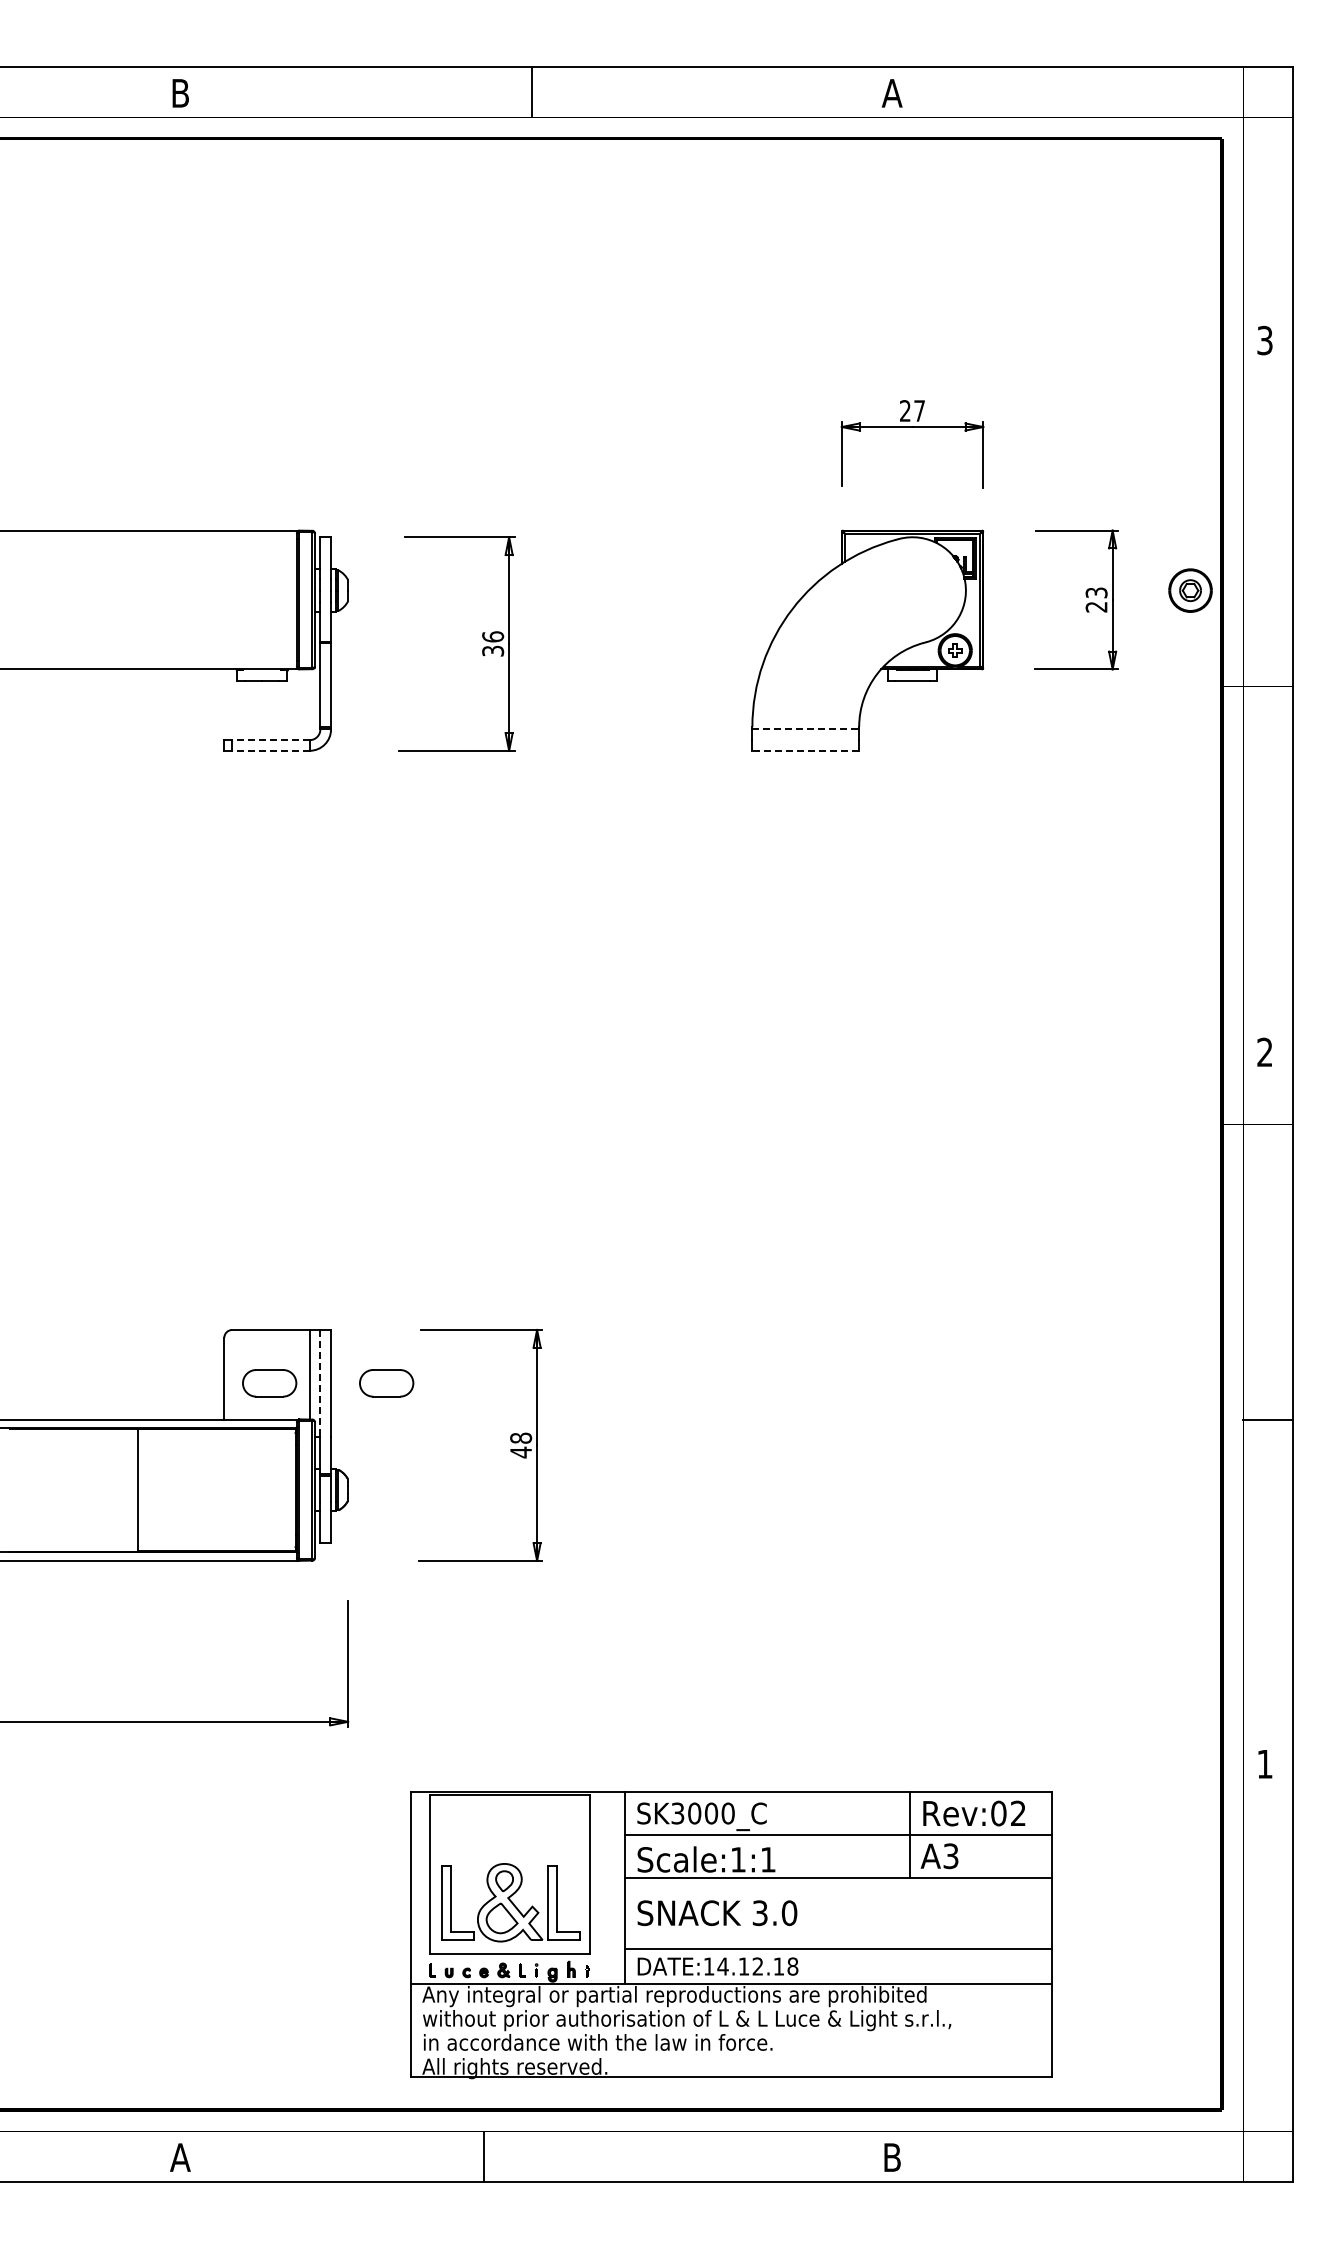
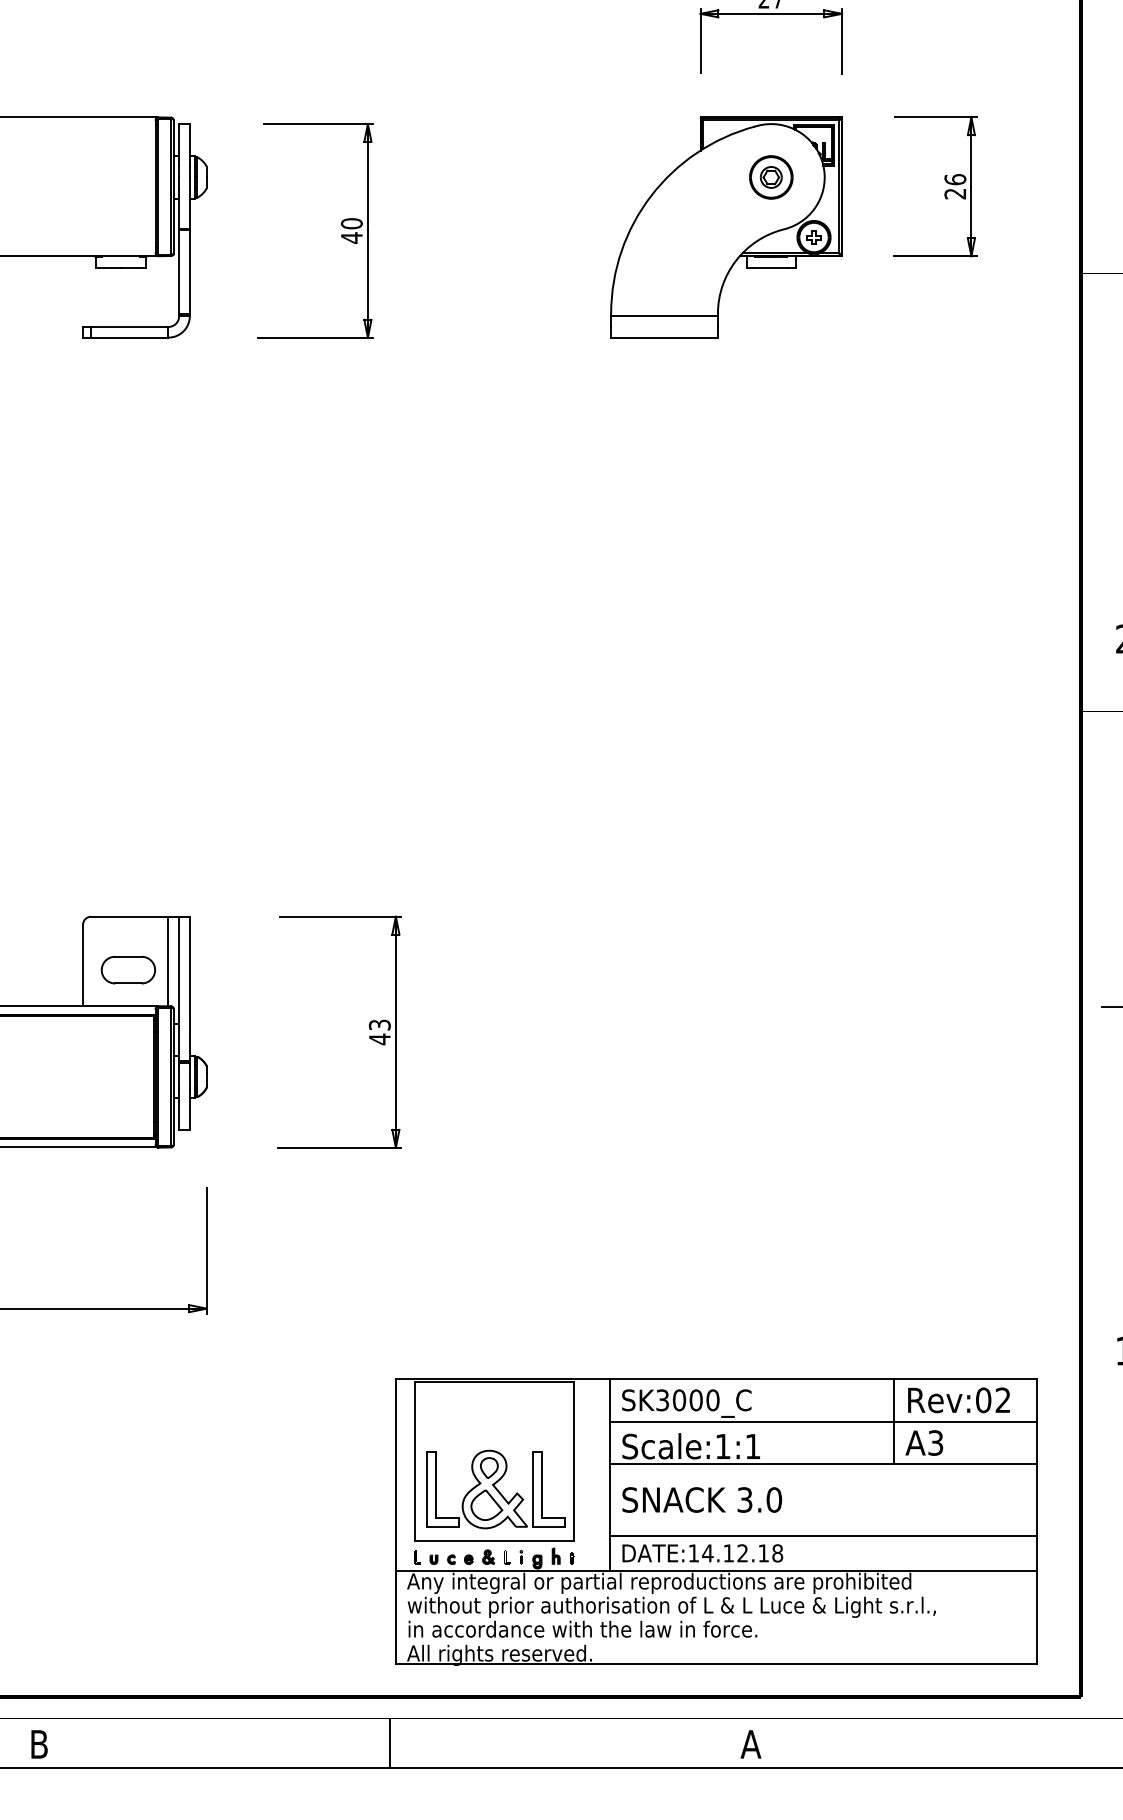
part: (1190, 590) -> (771, 177), moved
text: (1096, 592) -> (955, 179), 23 -> 26
text: (493, 644) -> (352, 231), 36 -> 40
line: (806, 729) -> (665, 316), dashed -> solid
line: (271, 740) -> (130, 327), dashed -> solid
line: (271, 750) -> (130, 337), dashed -> solid
line: (805, 750) -> (664, 337), dashed -> solid
line: (320, 1383) -> (179, 970), dashed -> solid
part: (386, 1383) -> (245, 970), removed
text: (521, 1437) -> (380, 1024), 48 -> 43
part: (731, 1935) -> (716, 1522), moved
line: (483, 2156) -> (390, 1743), moved
text: (180, 2157) -> (39, 1744), A -> B
text: (891, 2157) -> (750, 1744), B -> A

